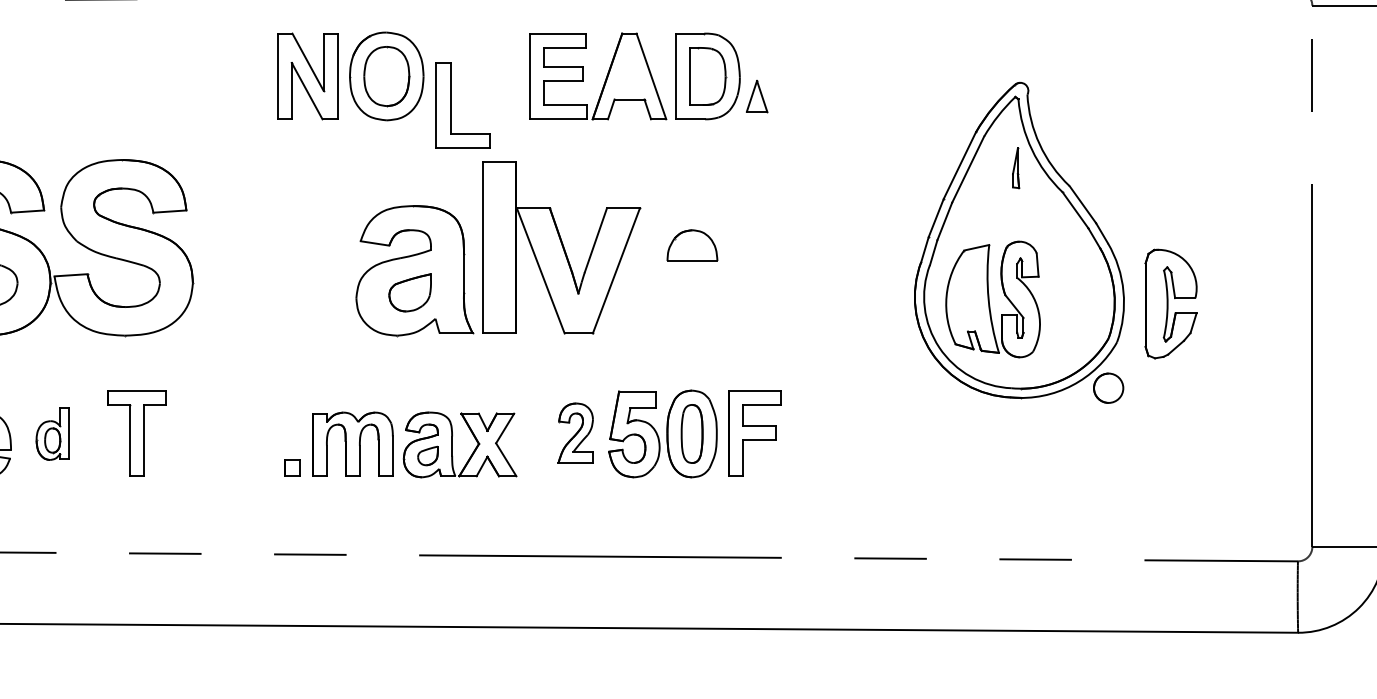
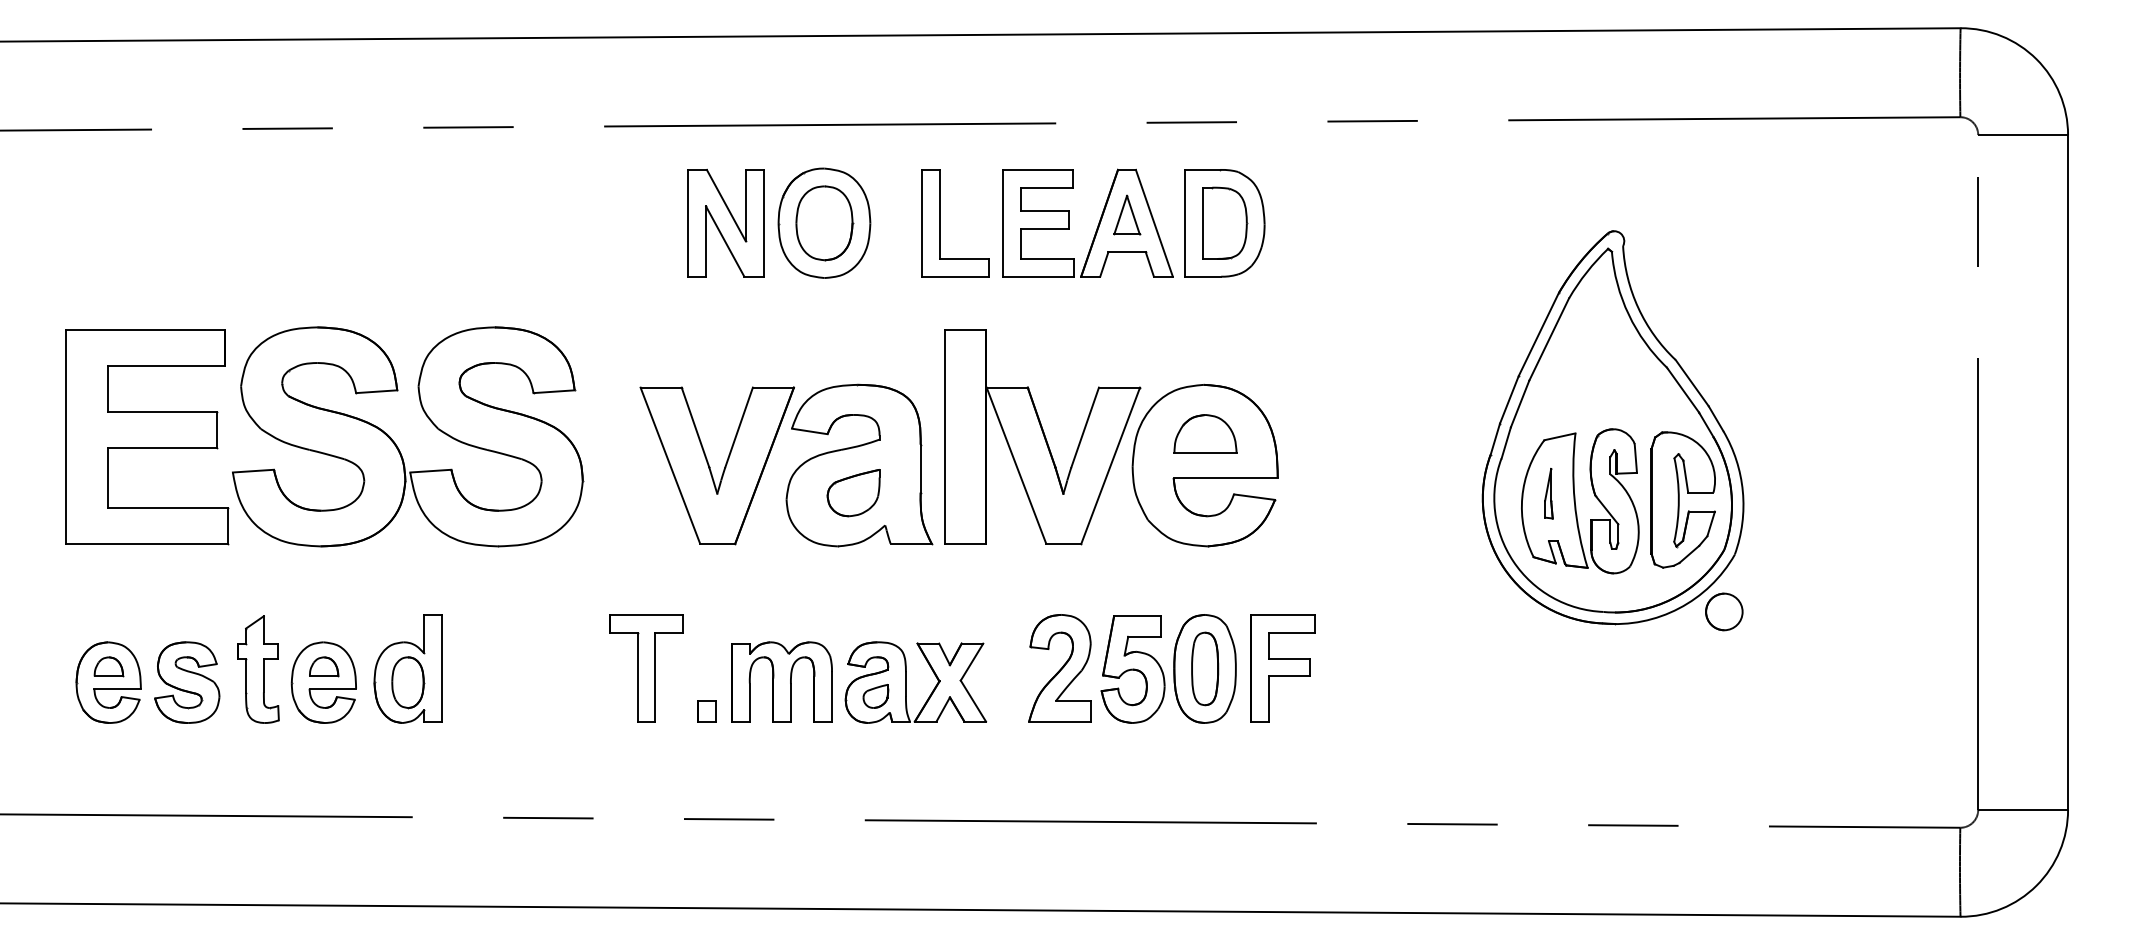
part: (757, 95) -> (1127, 214), moved
part: (450, 105) -> (940, 223), moved
part: (1015, 168) -> (1548, 493), moved
part: (691, 270) -> (1204, 465), added
part: (295, 271) -> (710, 466), added
part: (1170, 303) -> (1682, 499), moved
part: (52, 433) -> (407, 668), size x1.67
part: (137, 433) -> (646, 668), moved
part: (575, 433) -> (1059, 668), size x1.43

